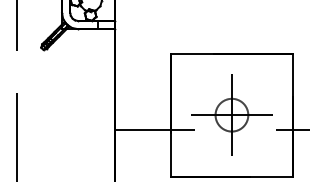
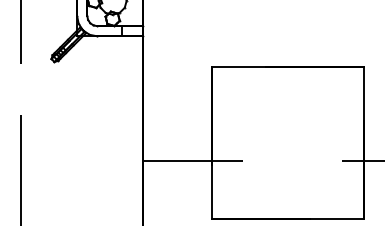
part: (231, 114) -> (287, 142), removed

